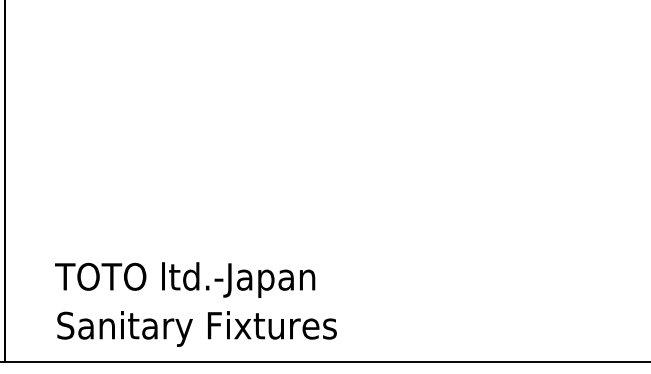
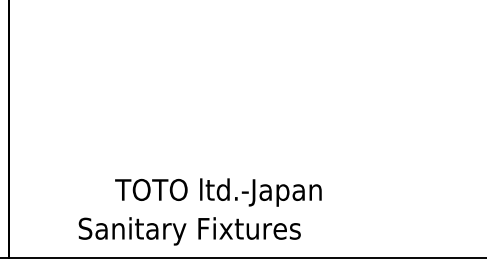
text: (185, 279) -> (218, 192), moved
text: (196, 328) -> (189, 231), moved

